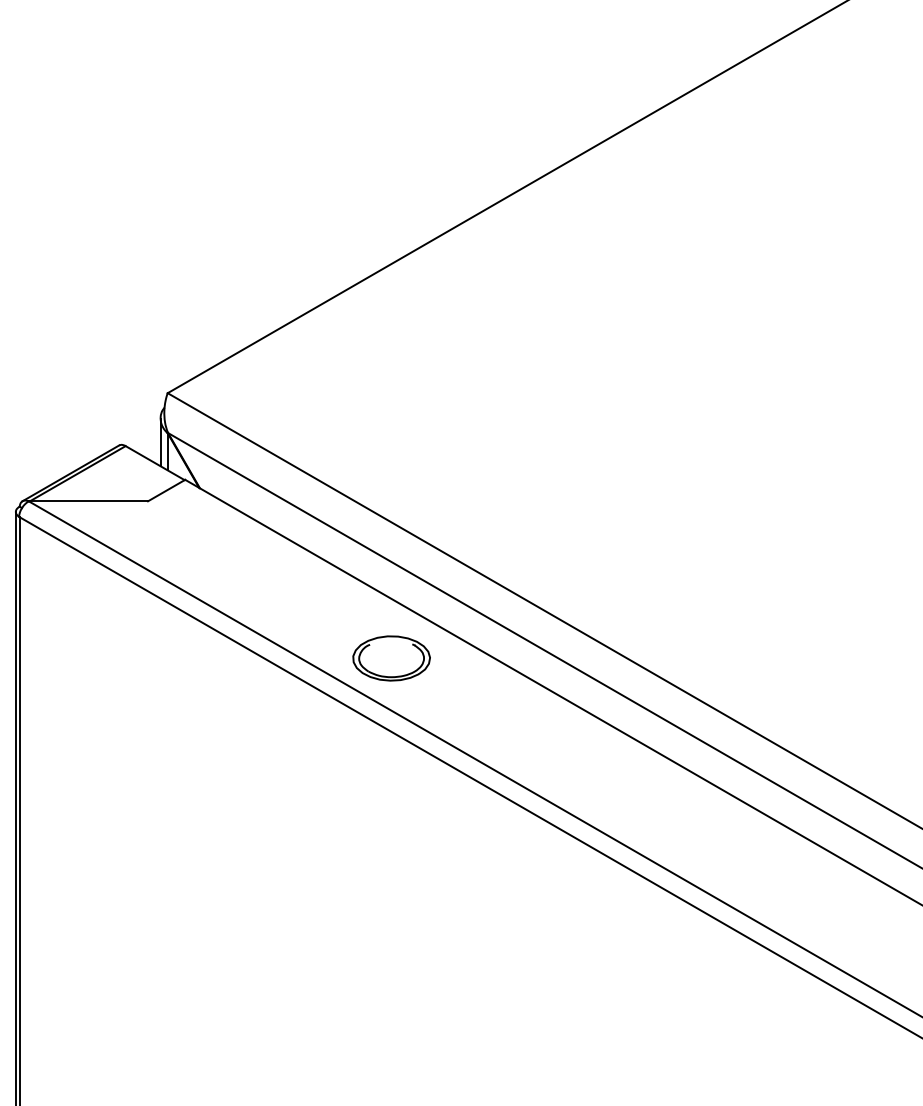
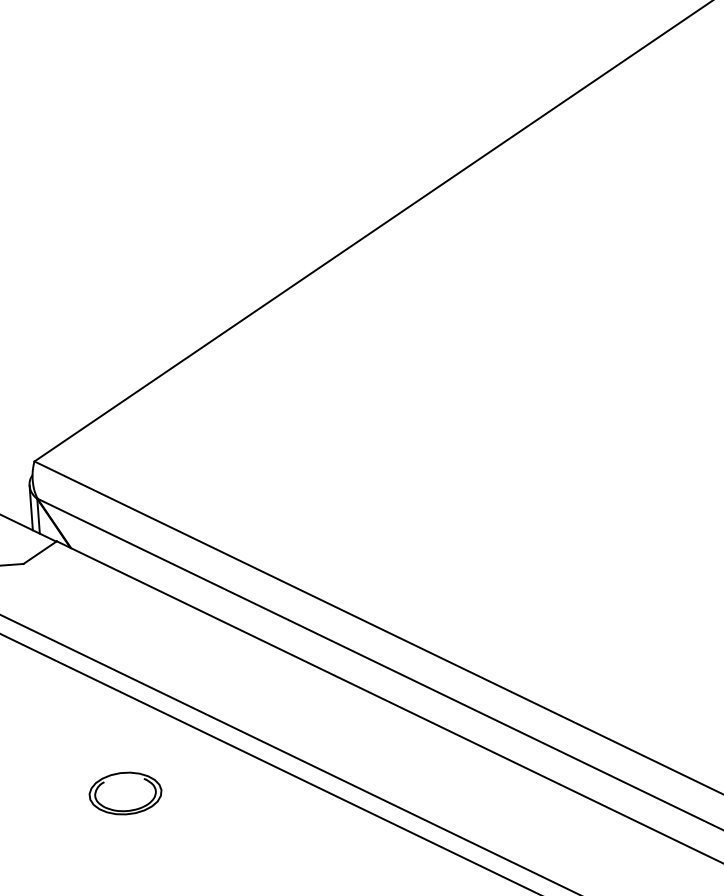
part: (391, 658) -> (125, 793), moved

